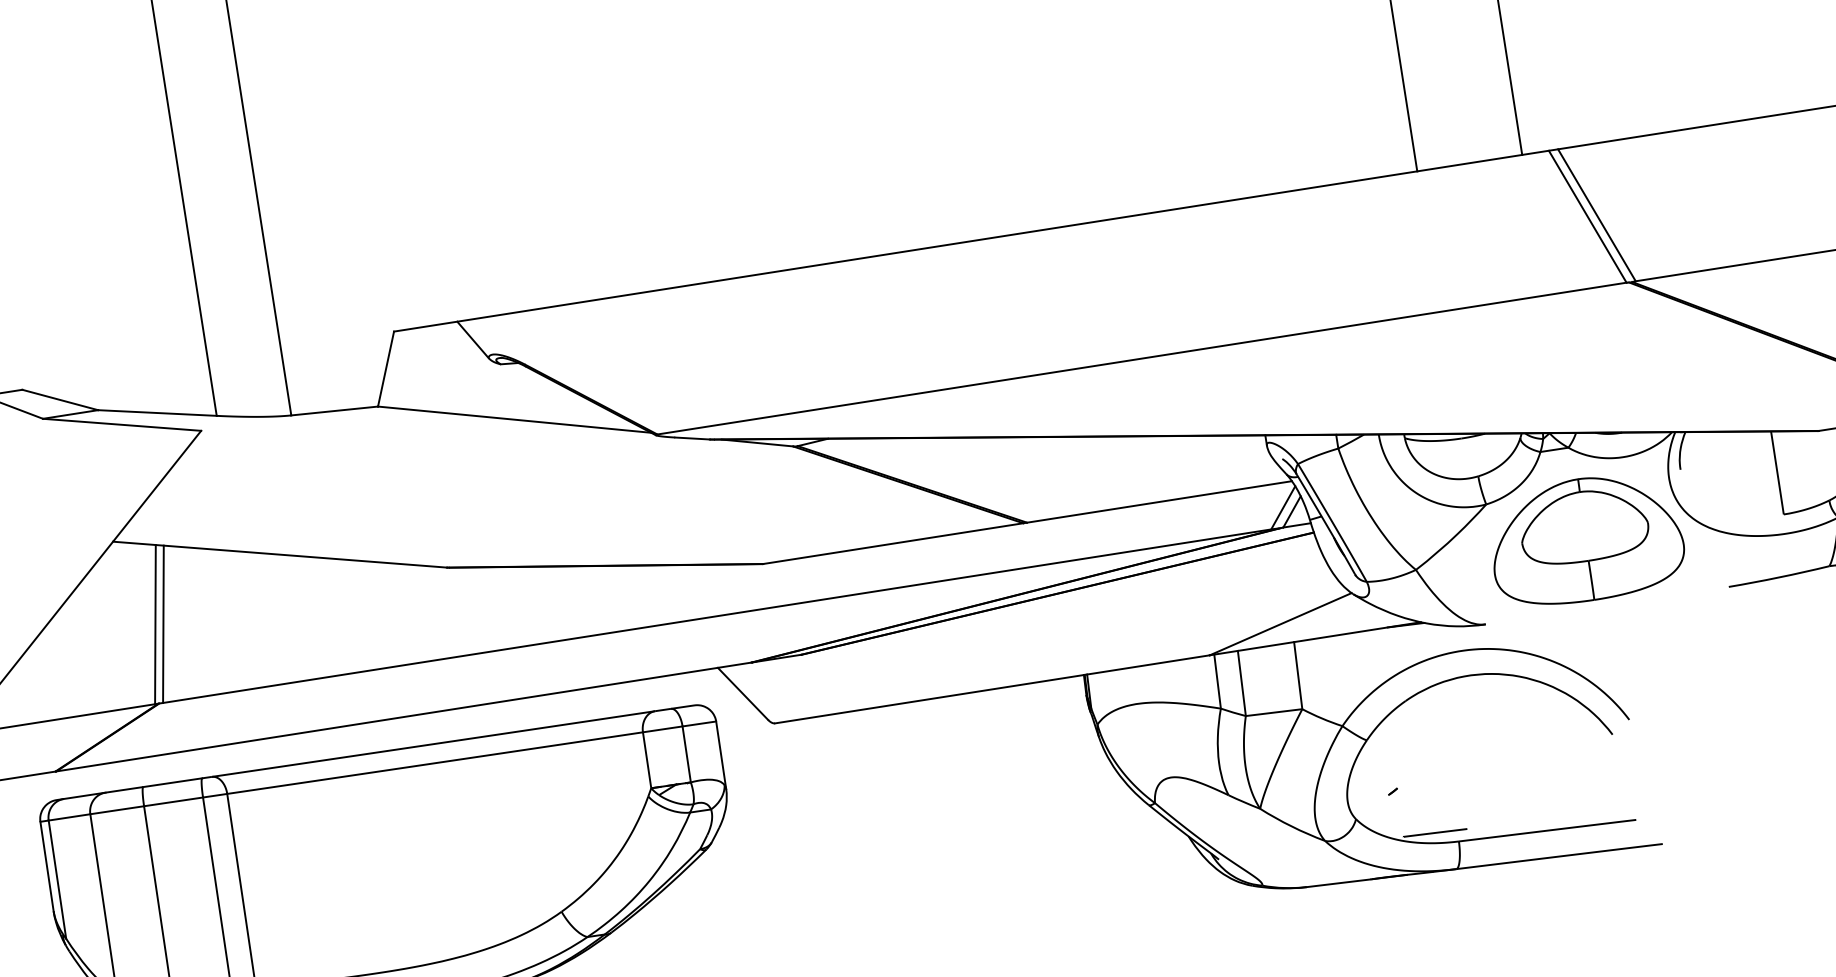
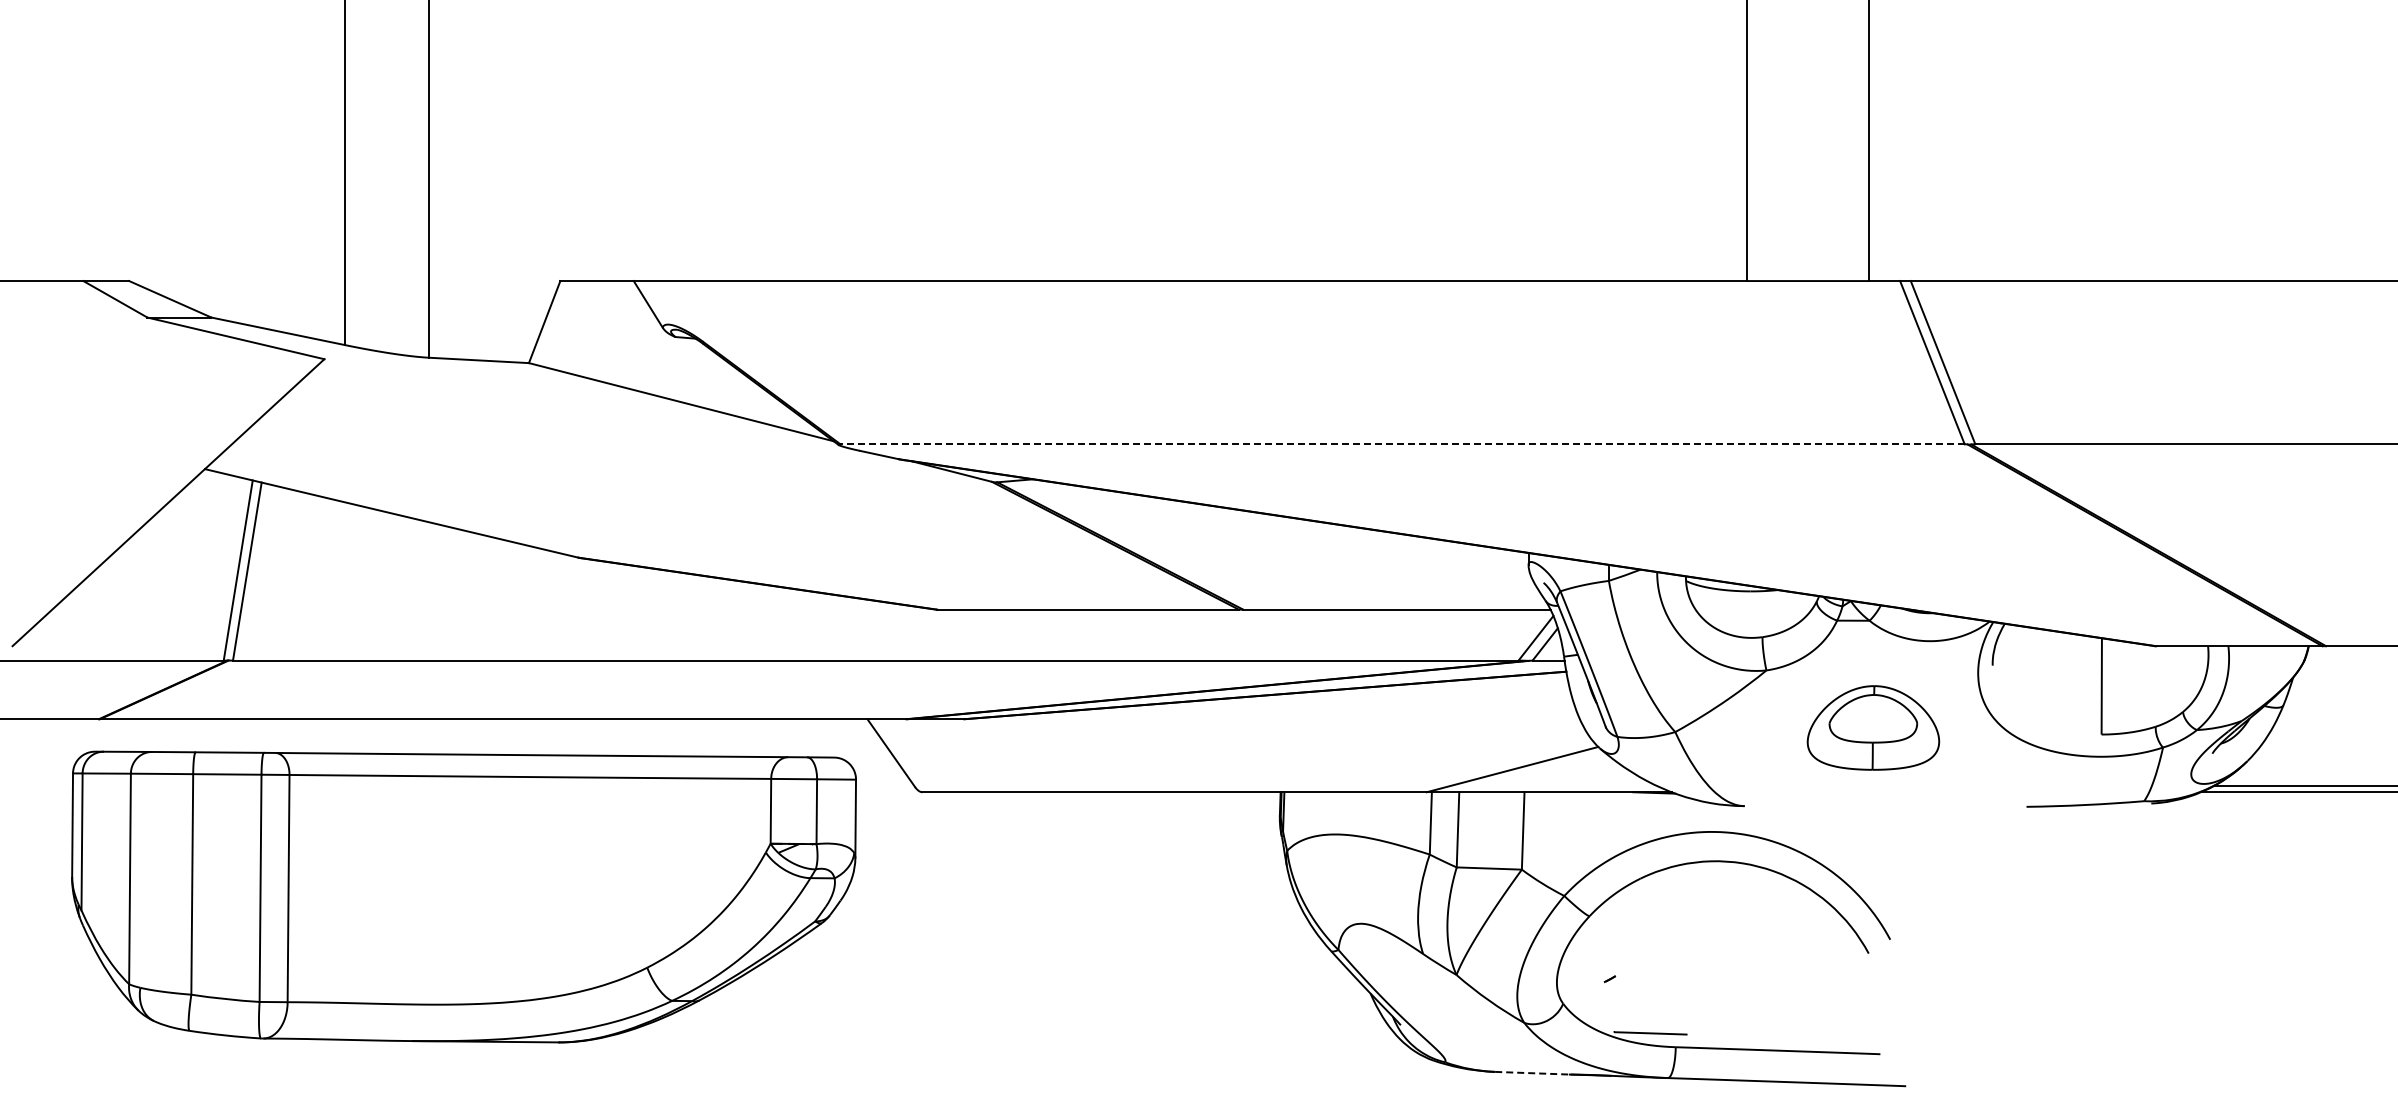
line: (1142, 358) -> (1402, 444), solid -> dashed
part: (1586, 539) -> (1873, 727), size x0.6
line: (1338, 883) -> (1532, 1073), solid -> dashed

